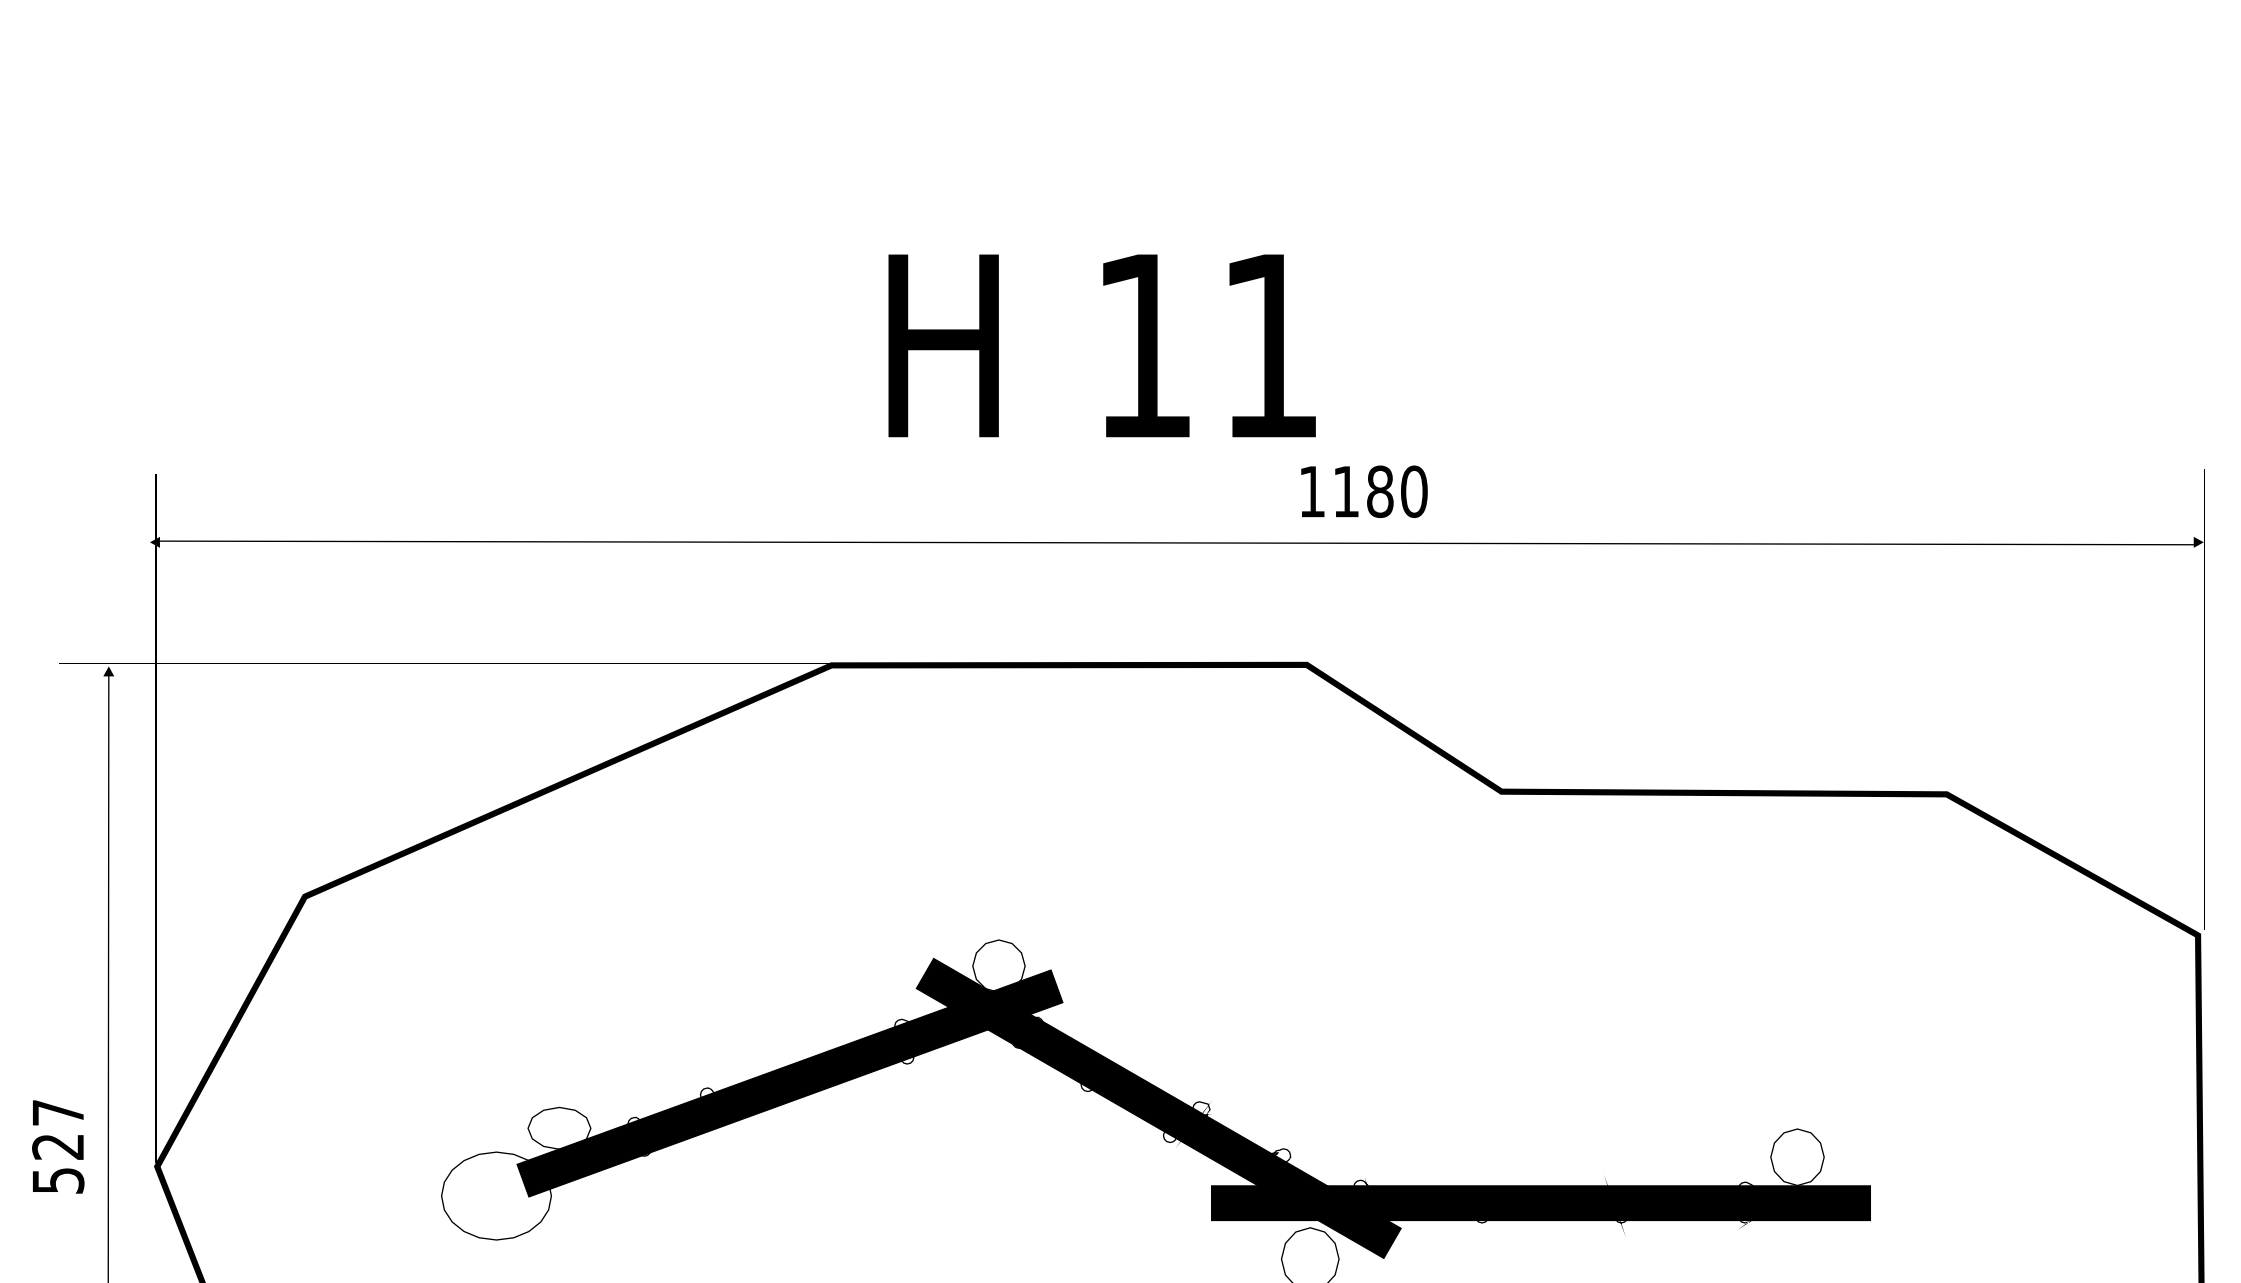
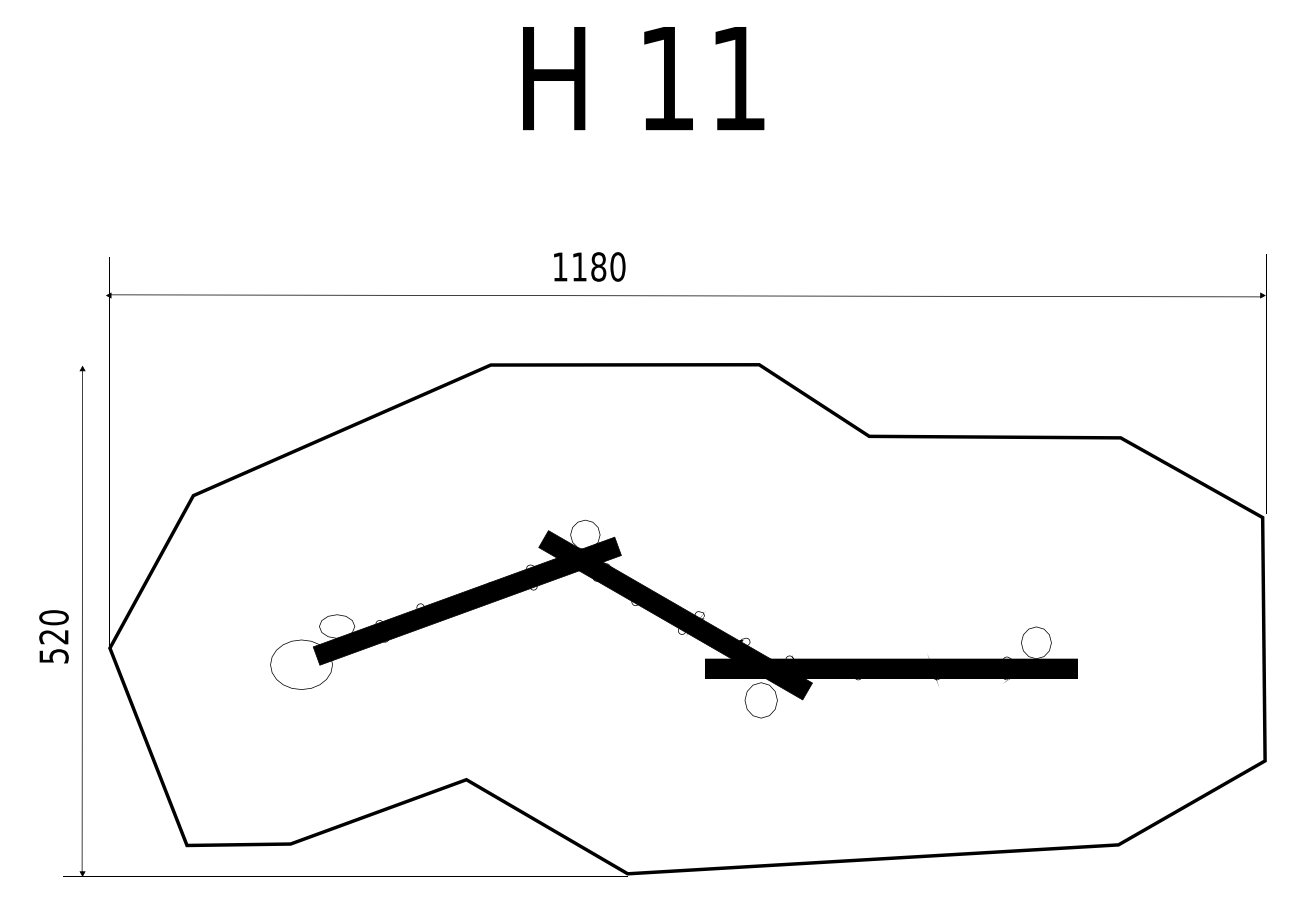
text: (1101, 345) -> (643, 78), moved
text: (1363, 490) -> (589, 266), moved
text: (57, 1112) -> (53, 617), 527 -> 520

